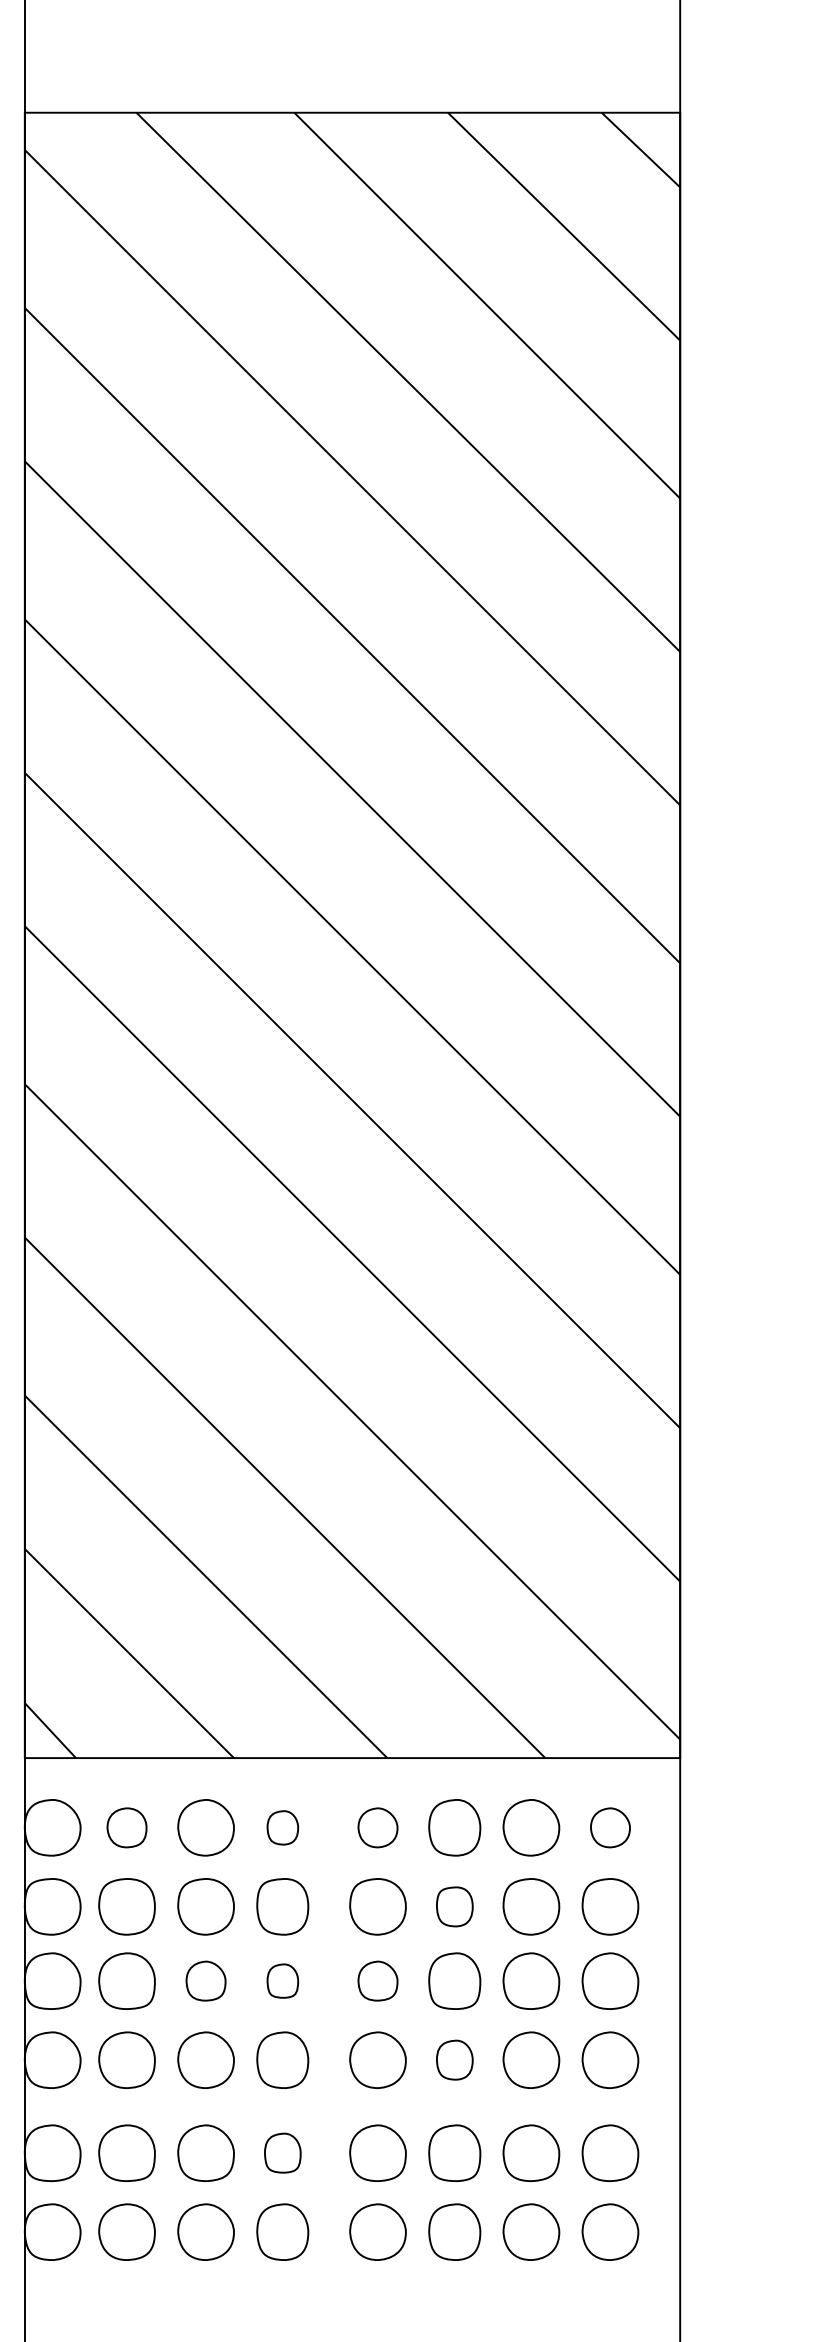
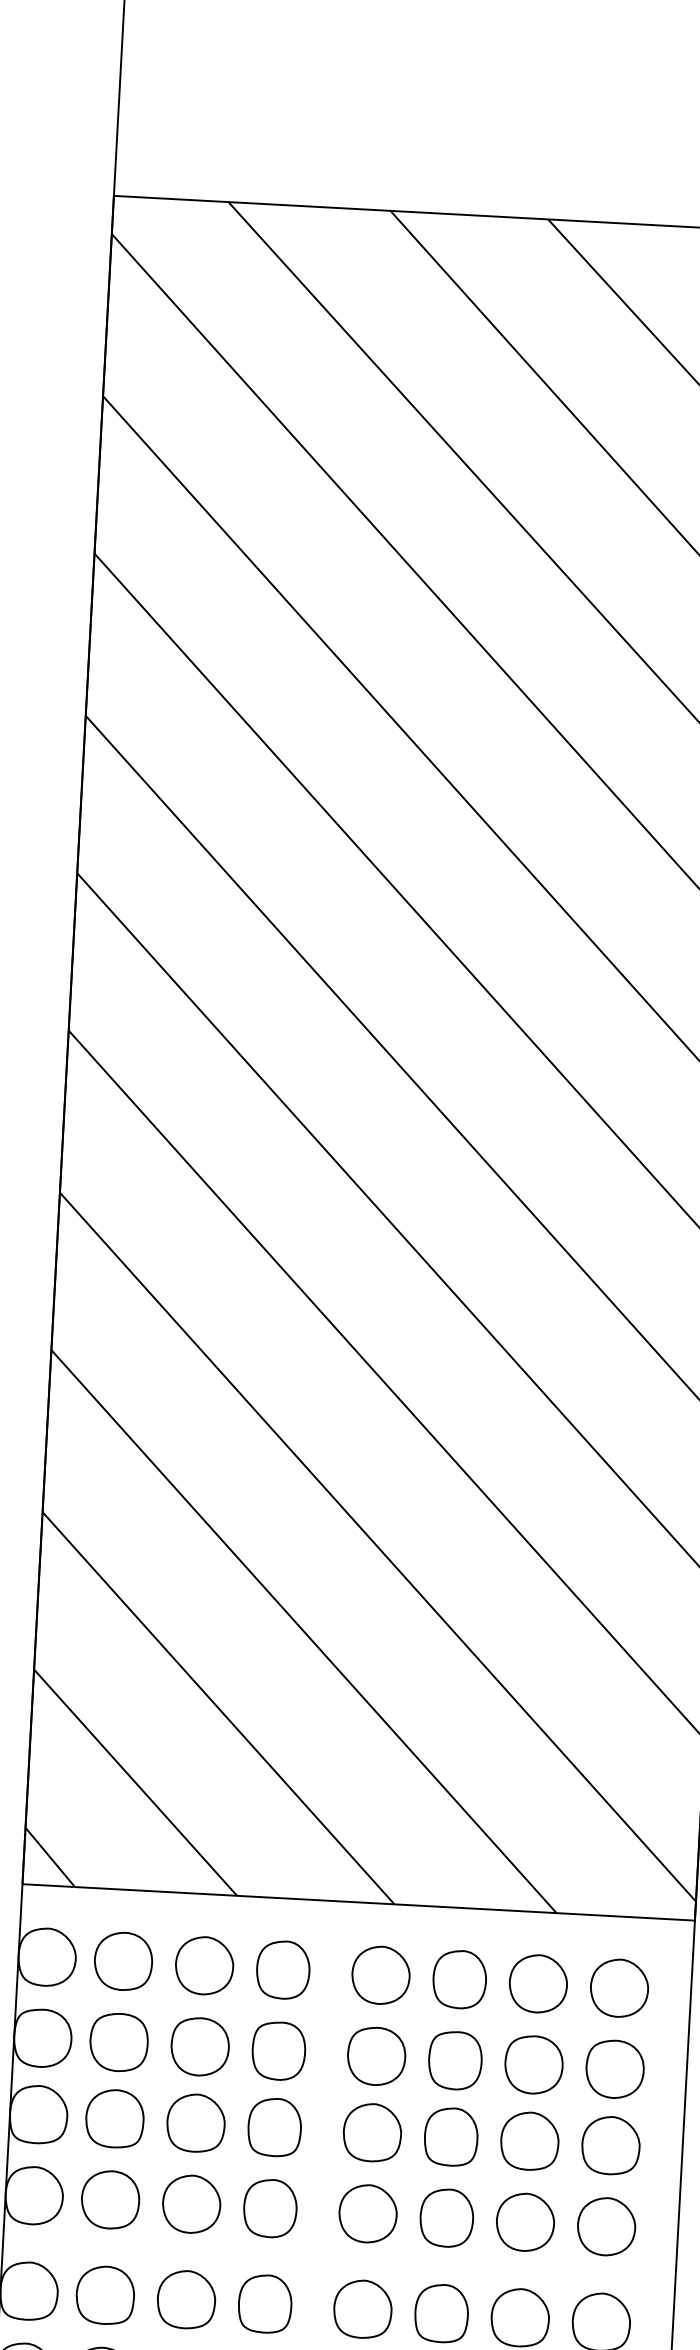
part: (126, 1827) -> (122, 1961), size x1.43
part: (282, 1827) -> (283, 1969), size x1.67
part: (377, 1827) -> (380, 1975), size x1.43
part: (610, 1827) -> (619, 1987), size x1.43
part: (454, 1906) -> (455, 2060), size x1.43
part: (205, 1980) -> (195, 2122), size x1.43
part: (282, 1980) -> (274, 2126), size x1.67
part: (377, 1980) -> (371, 2131), size x1.43
part: (454, 2059) -> (446, 2217), size x1.43
part: (282, 2152) -> (264, 2303), size x1.43

